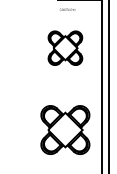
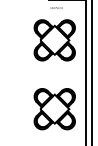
part: (65, 48) -> (54, 40), size x1.43

